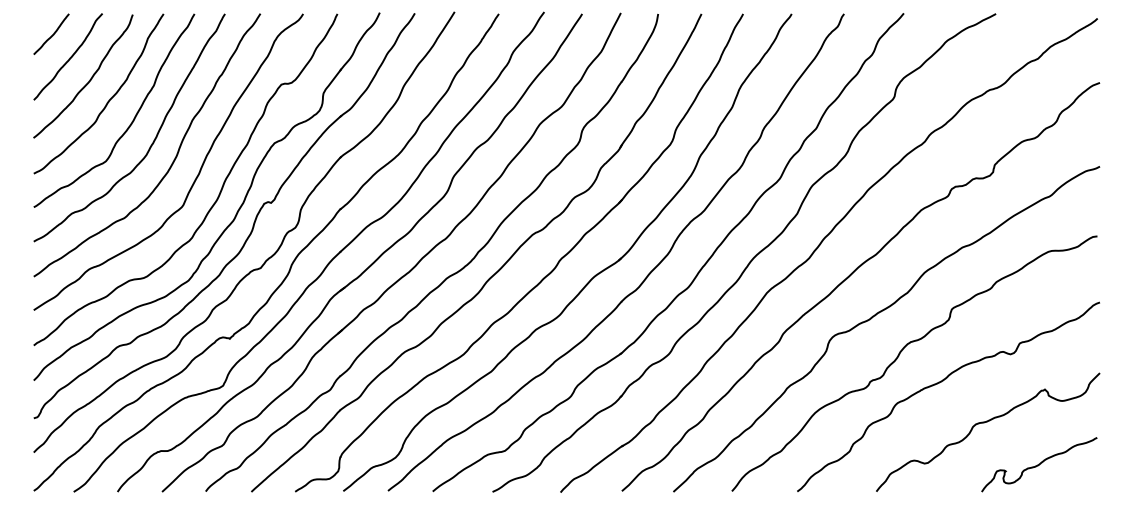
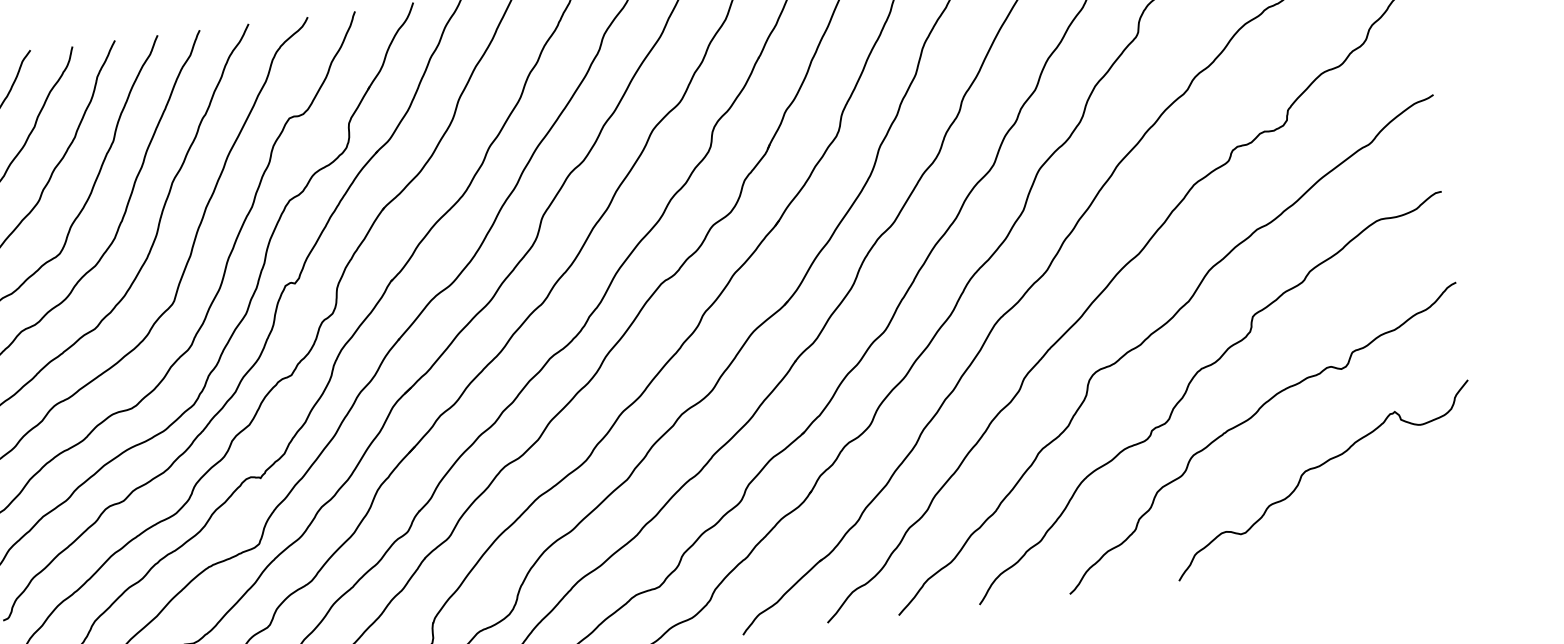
curve: (1039, 464) -> (1399, 516), removed

